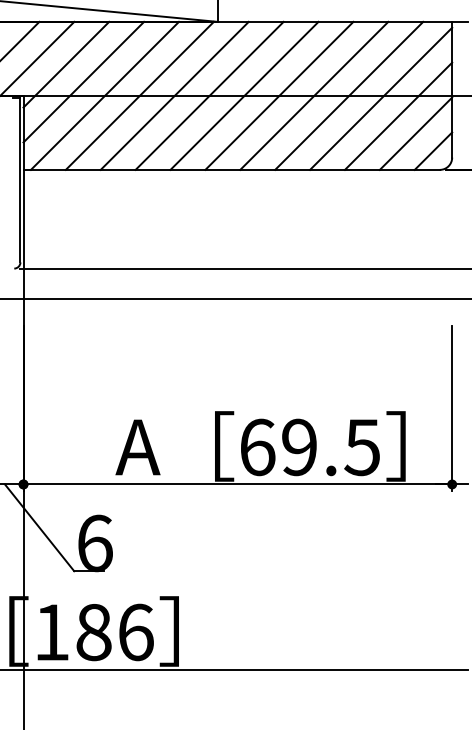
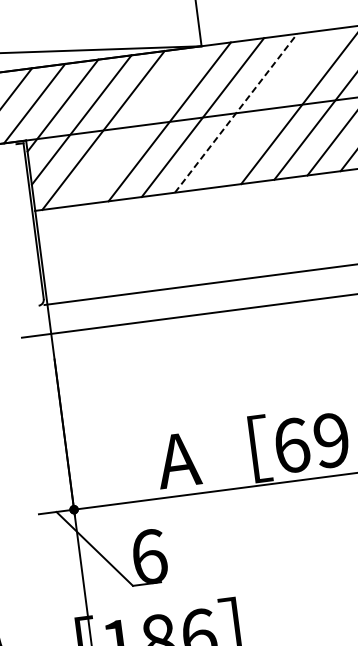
line: (139, 95) -> (136, 125), removed
line: (244, 95) -> (236, 112), solid -> dashed
line: (279, 95) -> (269, 108), removed

